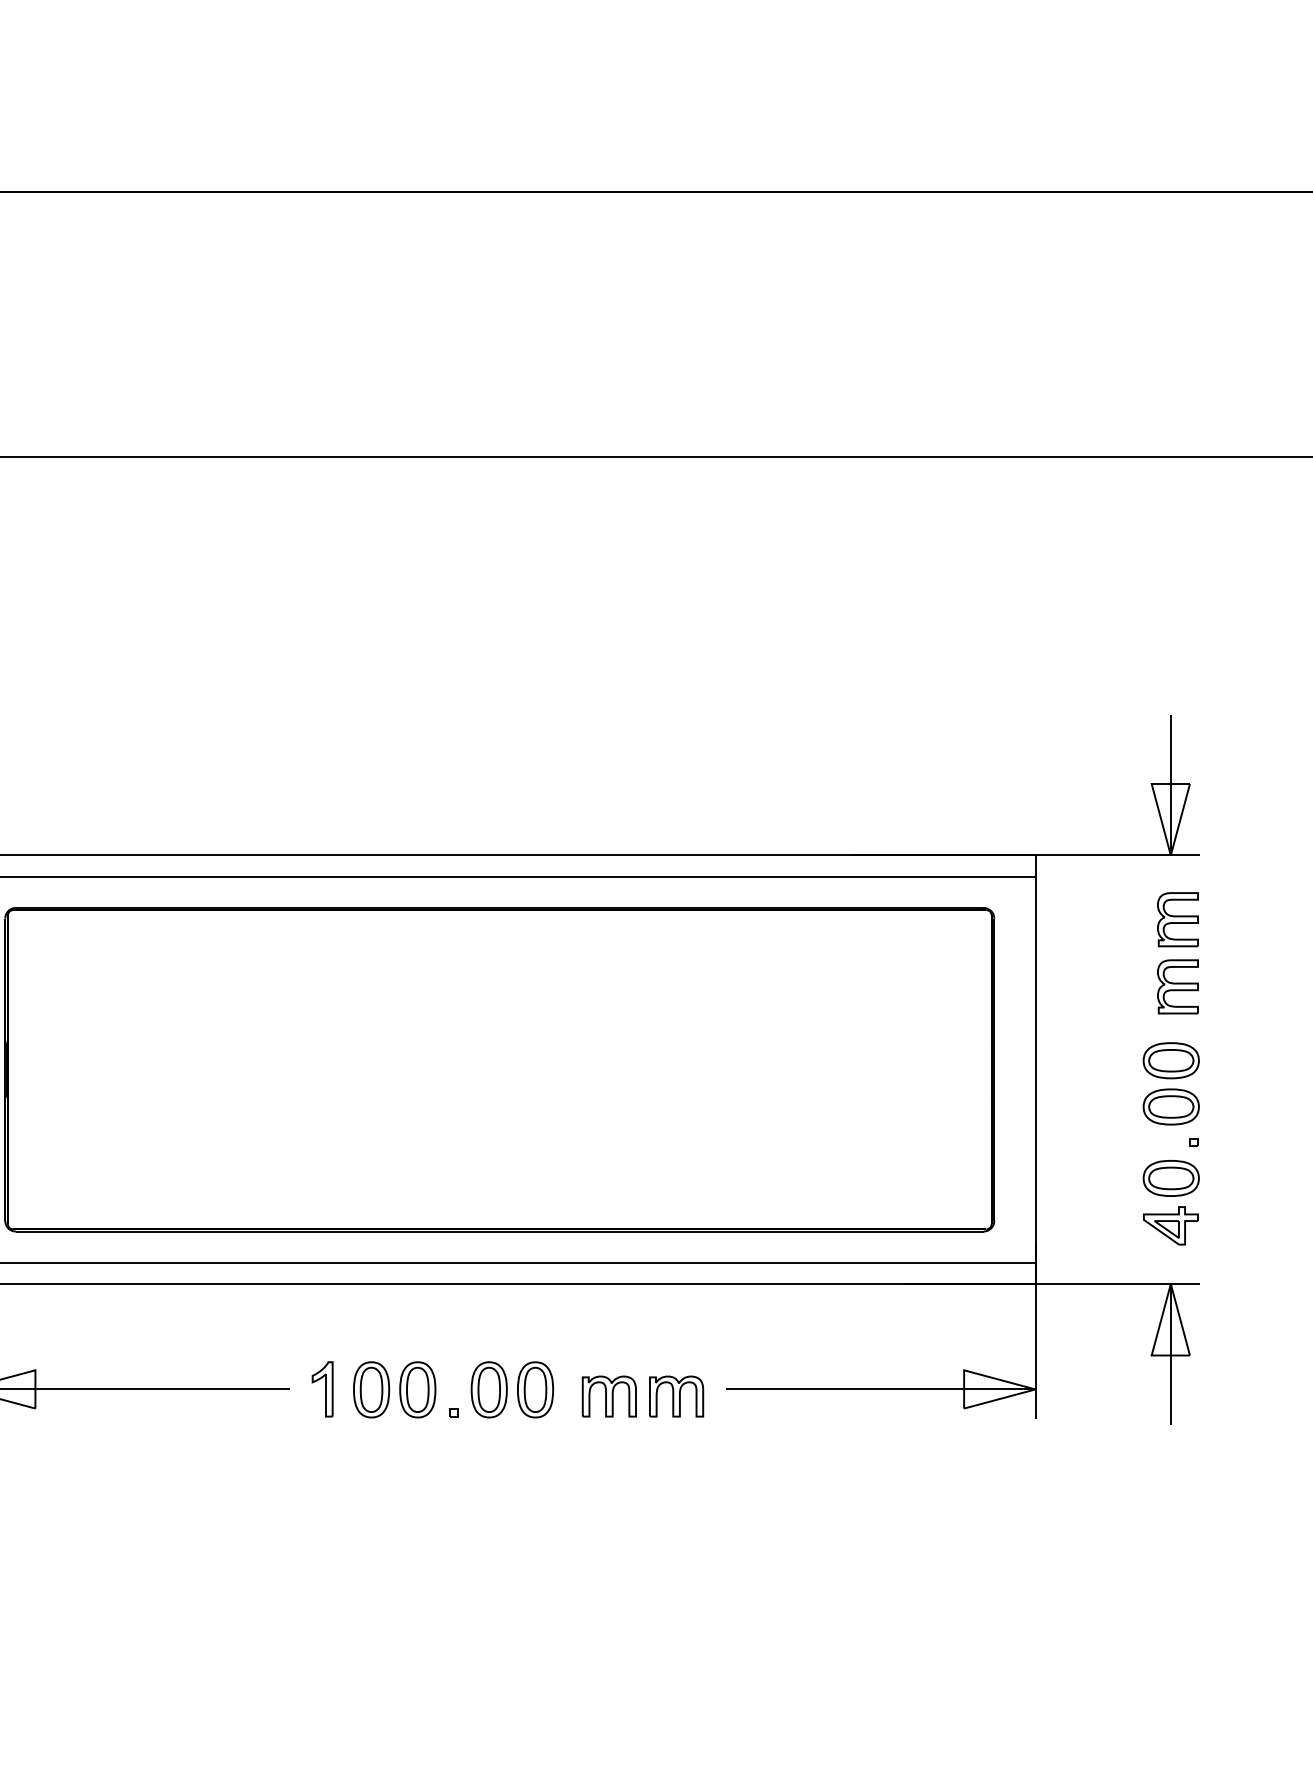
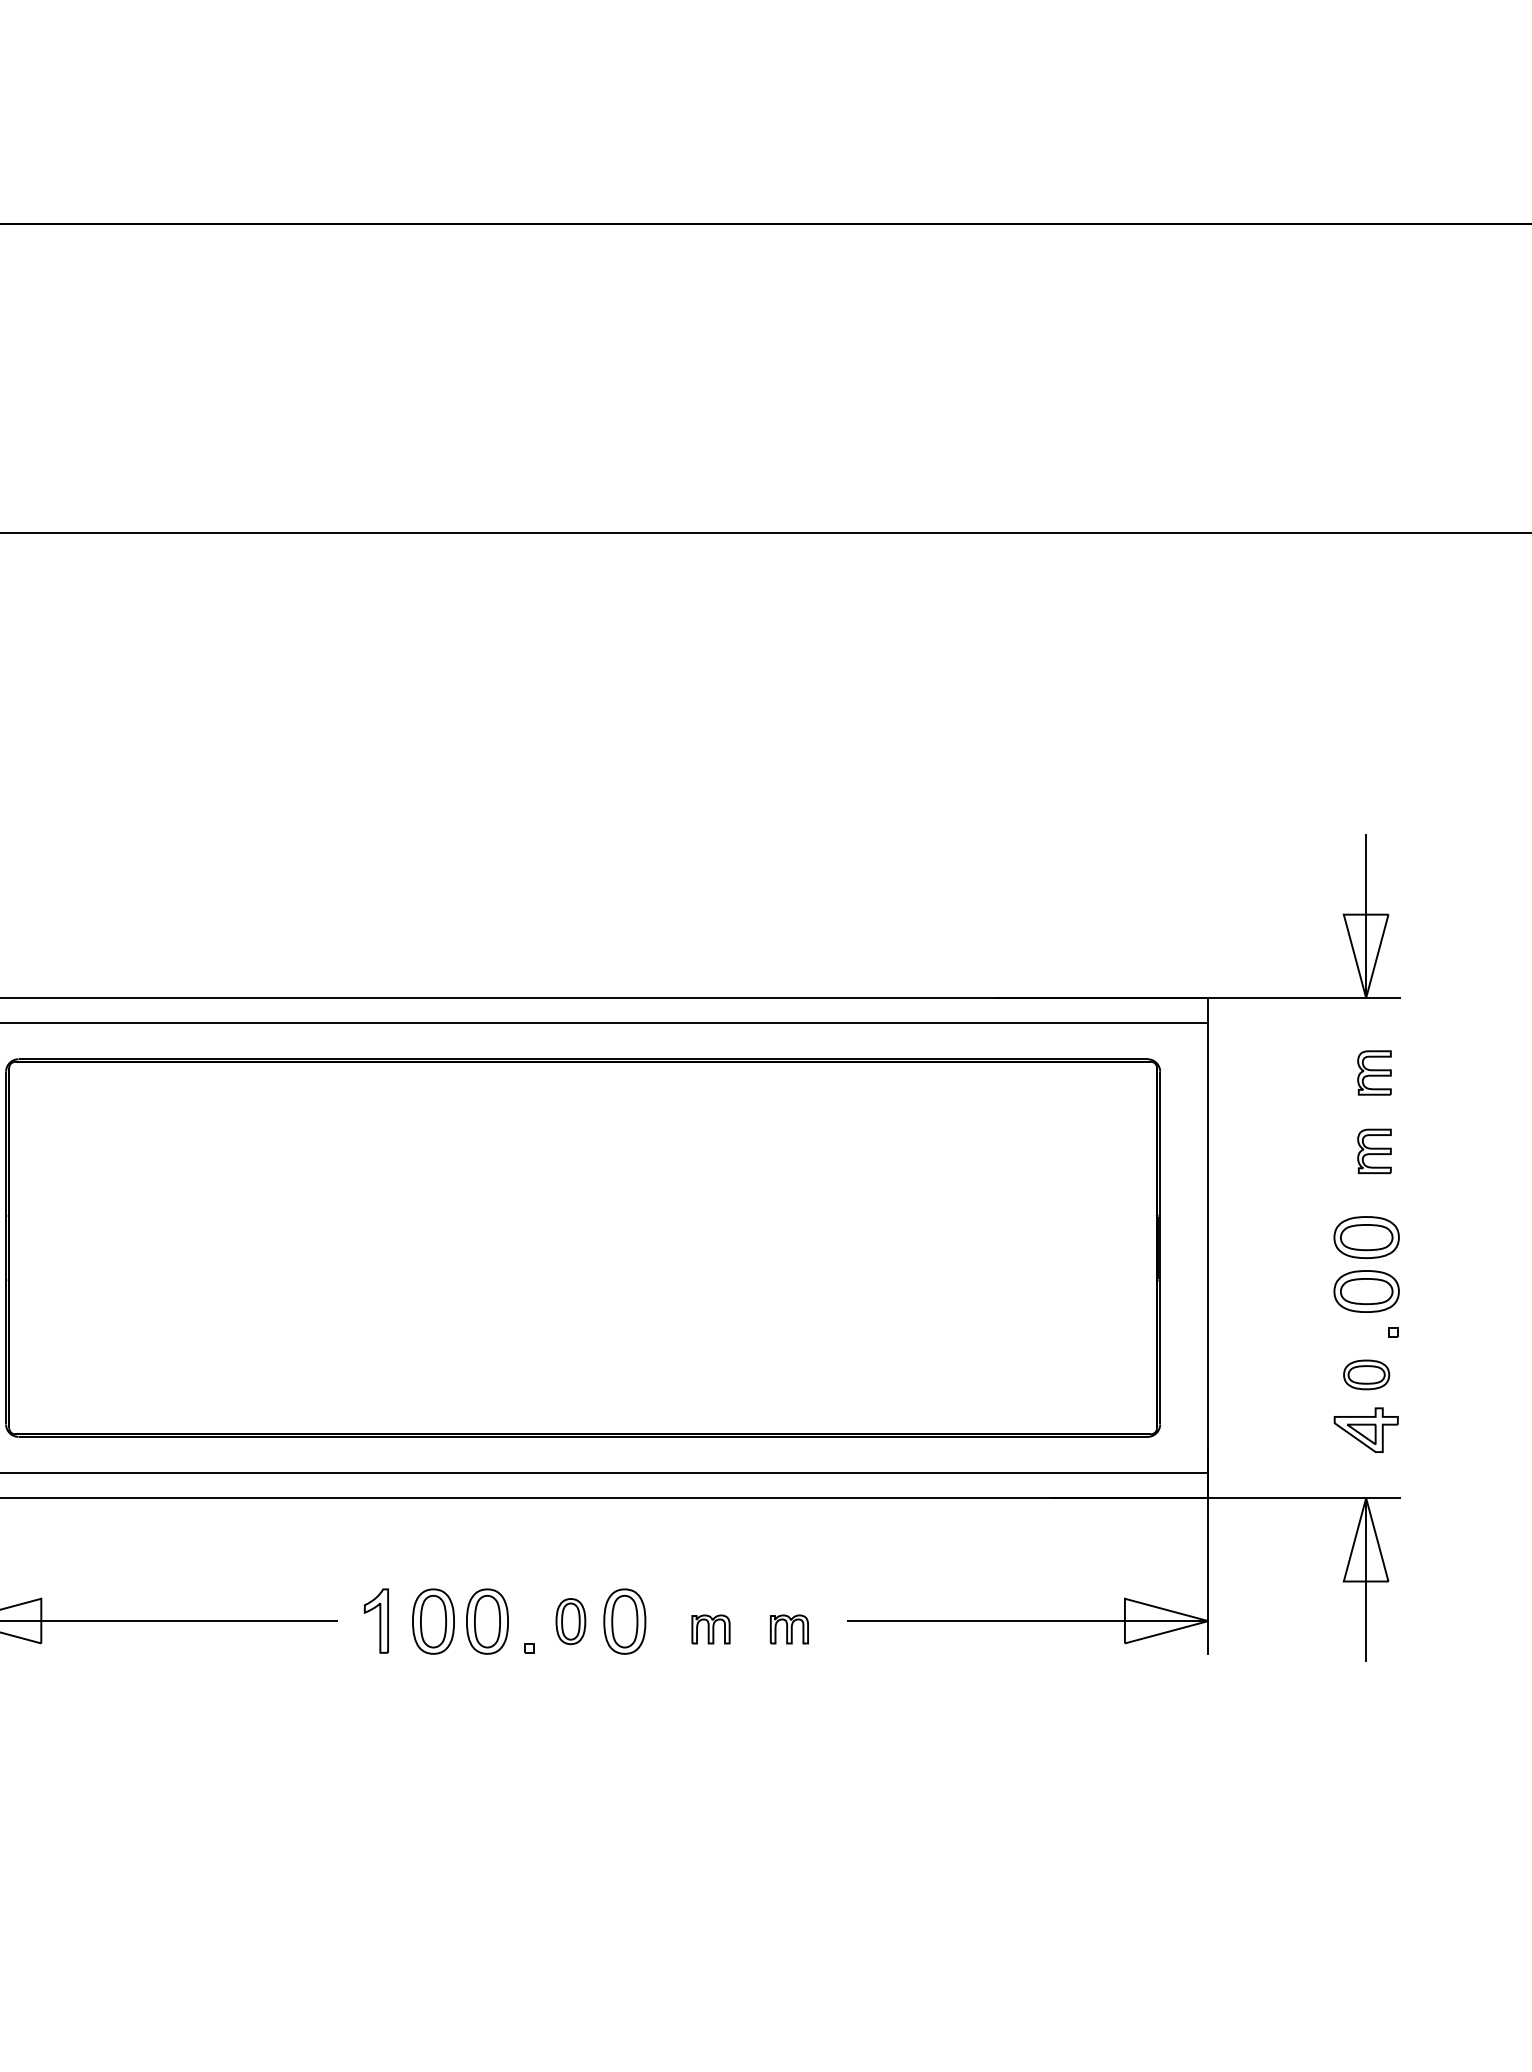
part: (1177, 919) -> (1374, 1072), size x0.7
part: (1177, 986) -> (1374, 1151), size x0.7
part: (1171, 1178) -> (1366, 1374), size x0.7
part: (488, 1389) -> (570, 1621), size x0.7
part: (608, 1396) -> (710, 1629), size x0.6
part: (676, 1396) -> (789, 1629), size x0.6

